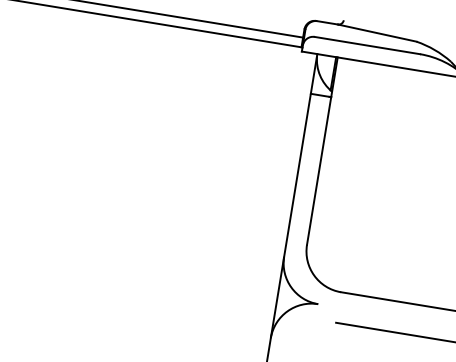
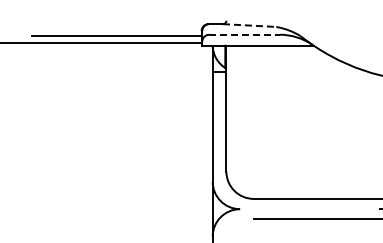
line: (377, 32) -> (249, 25), solid -> dashed
line: (368, 45) -> (245, 34), solid -> dashed

